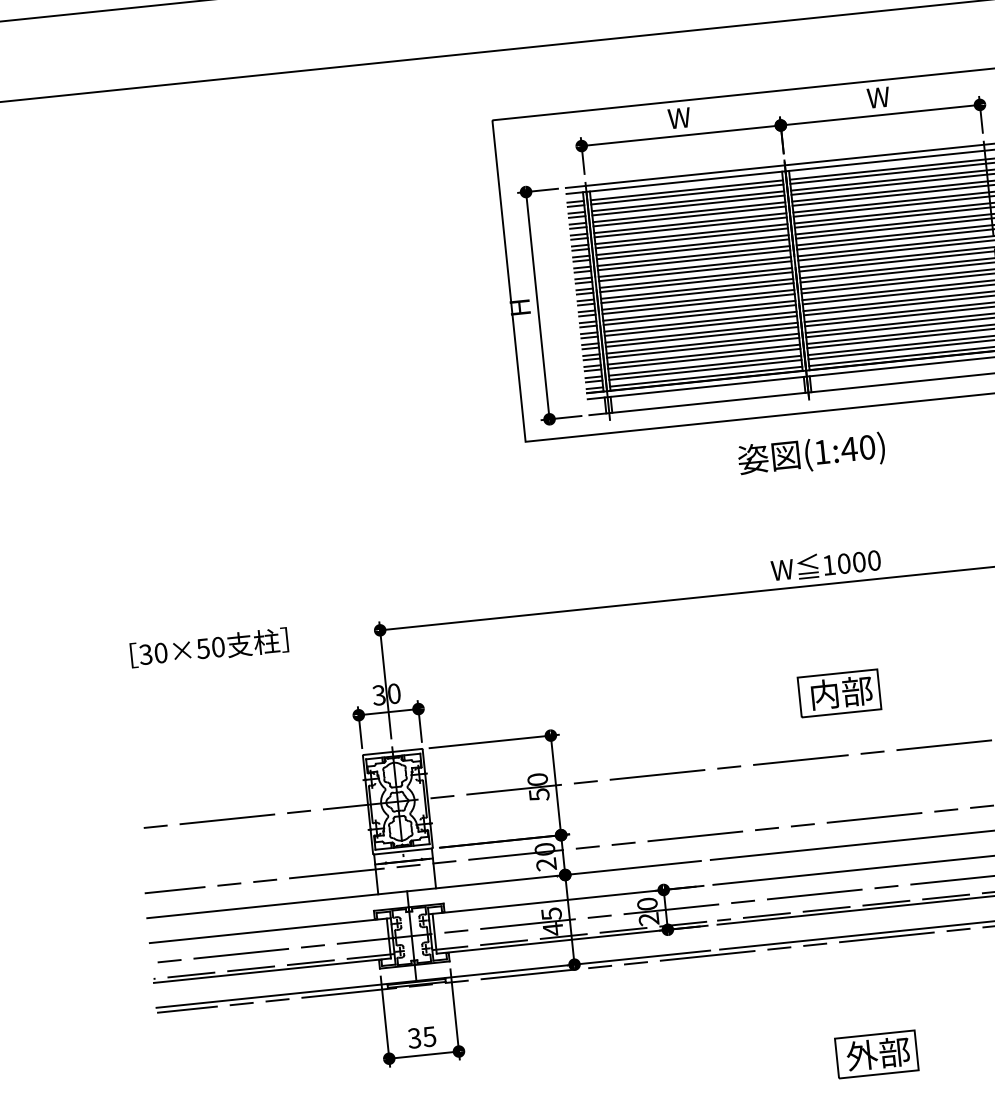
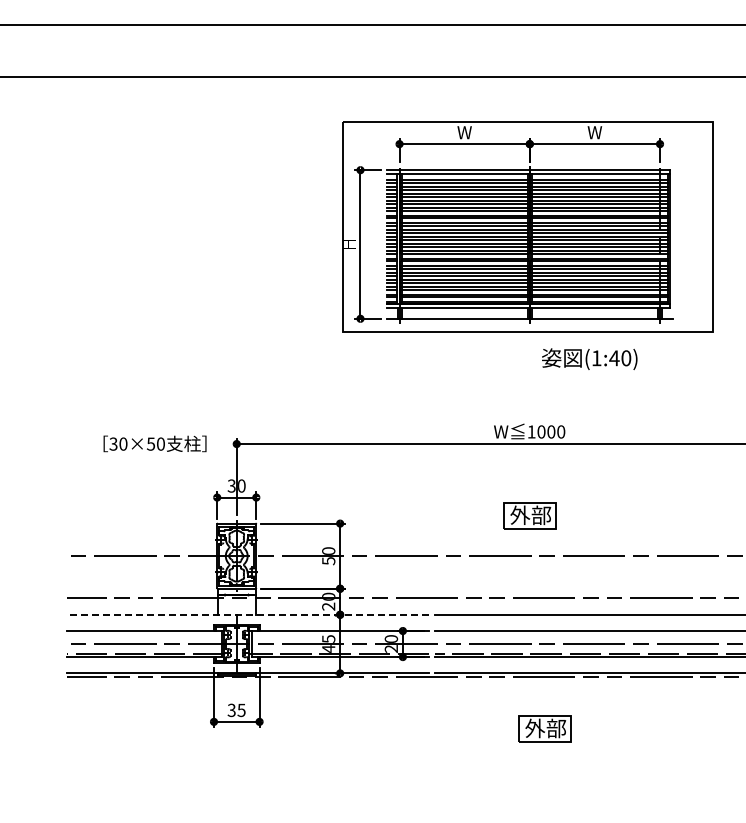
text: (811, 455) -> (589, 359), moved
text: (208, 647) -> (154, 443), moved
text: (825, 694) -> (520, 515), 内部 -> 外部
line: (423, 889) -> (247, 614), solid -> dashed
part: (876, 1054) -> (544, 728), moved

